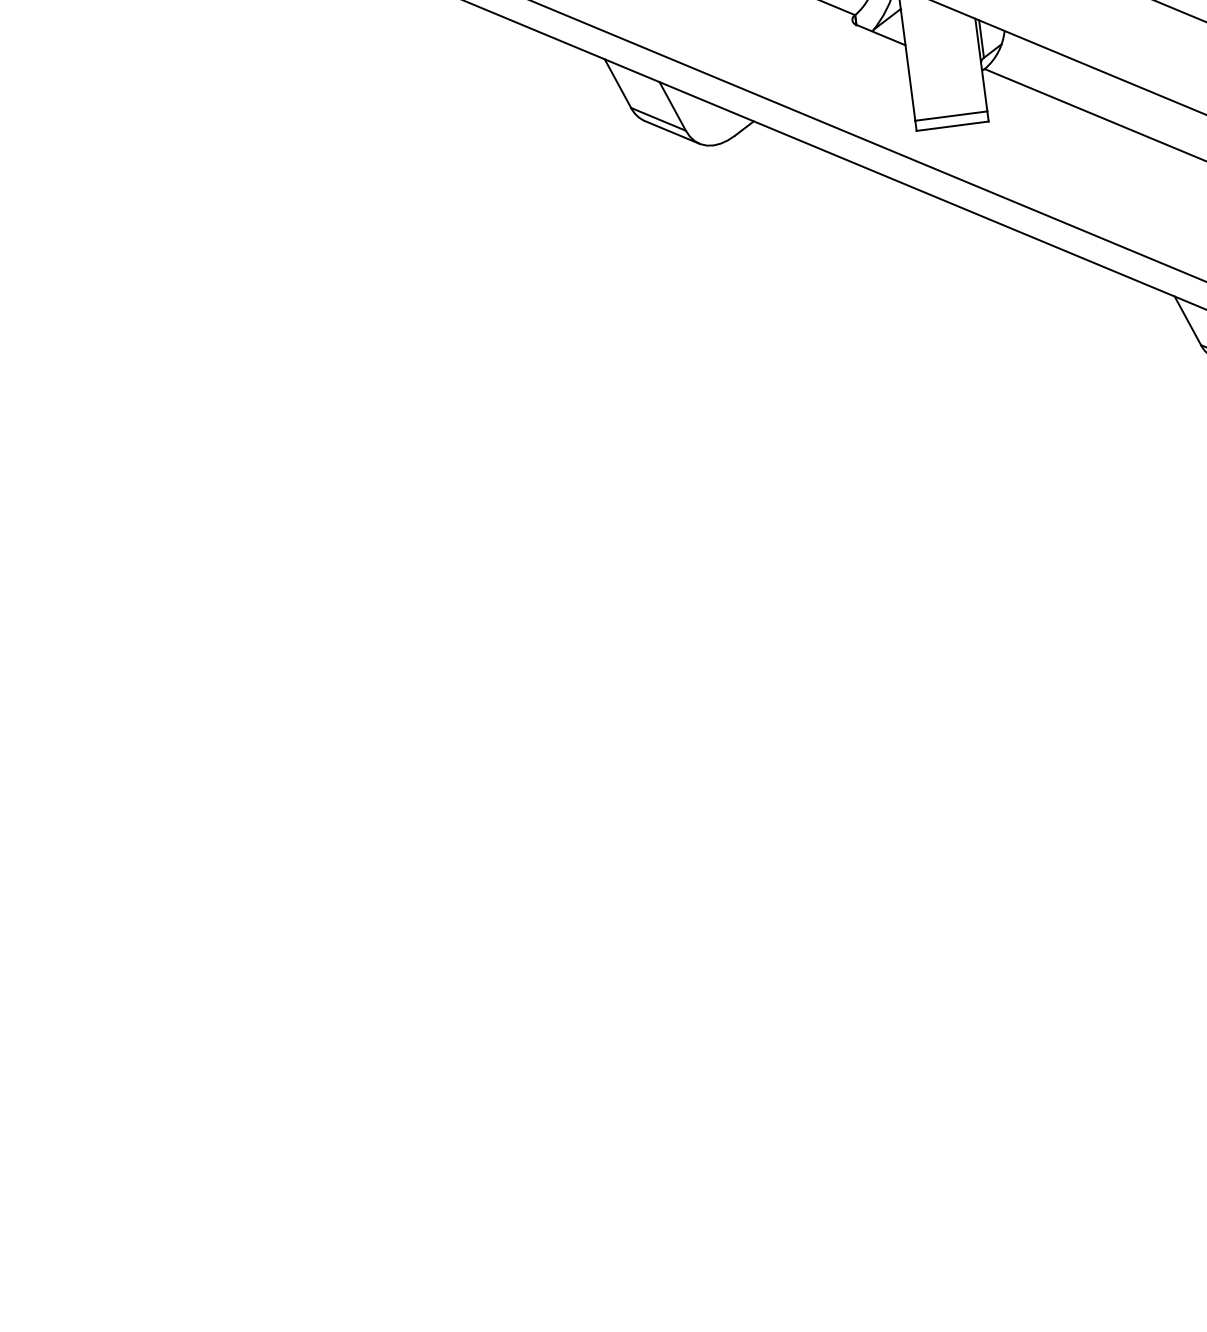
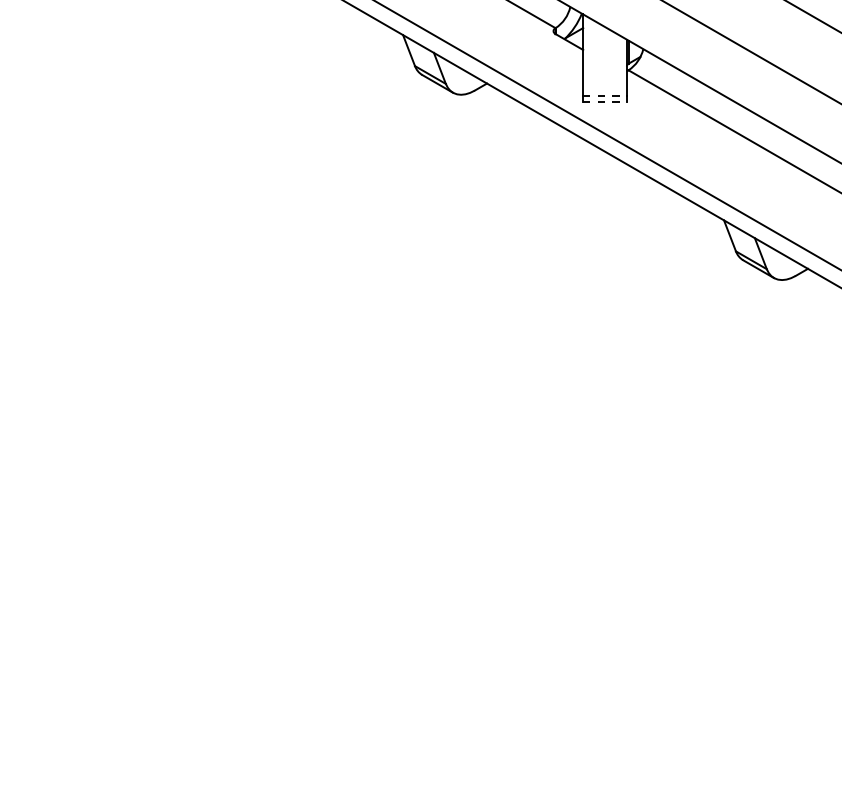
line: (952, 115) -> (605, 95), solid -> dashed
line: (953, 125) -> (605, 101), solid -> dashed

